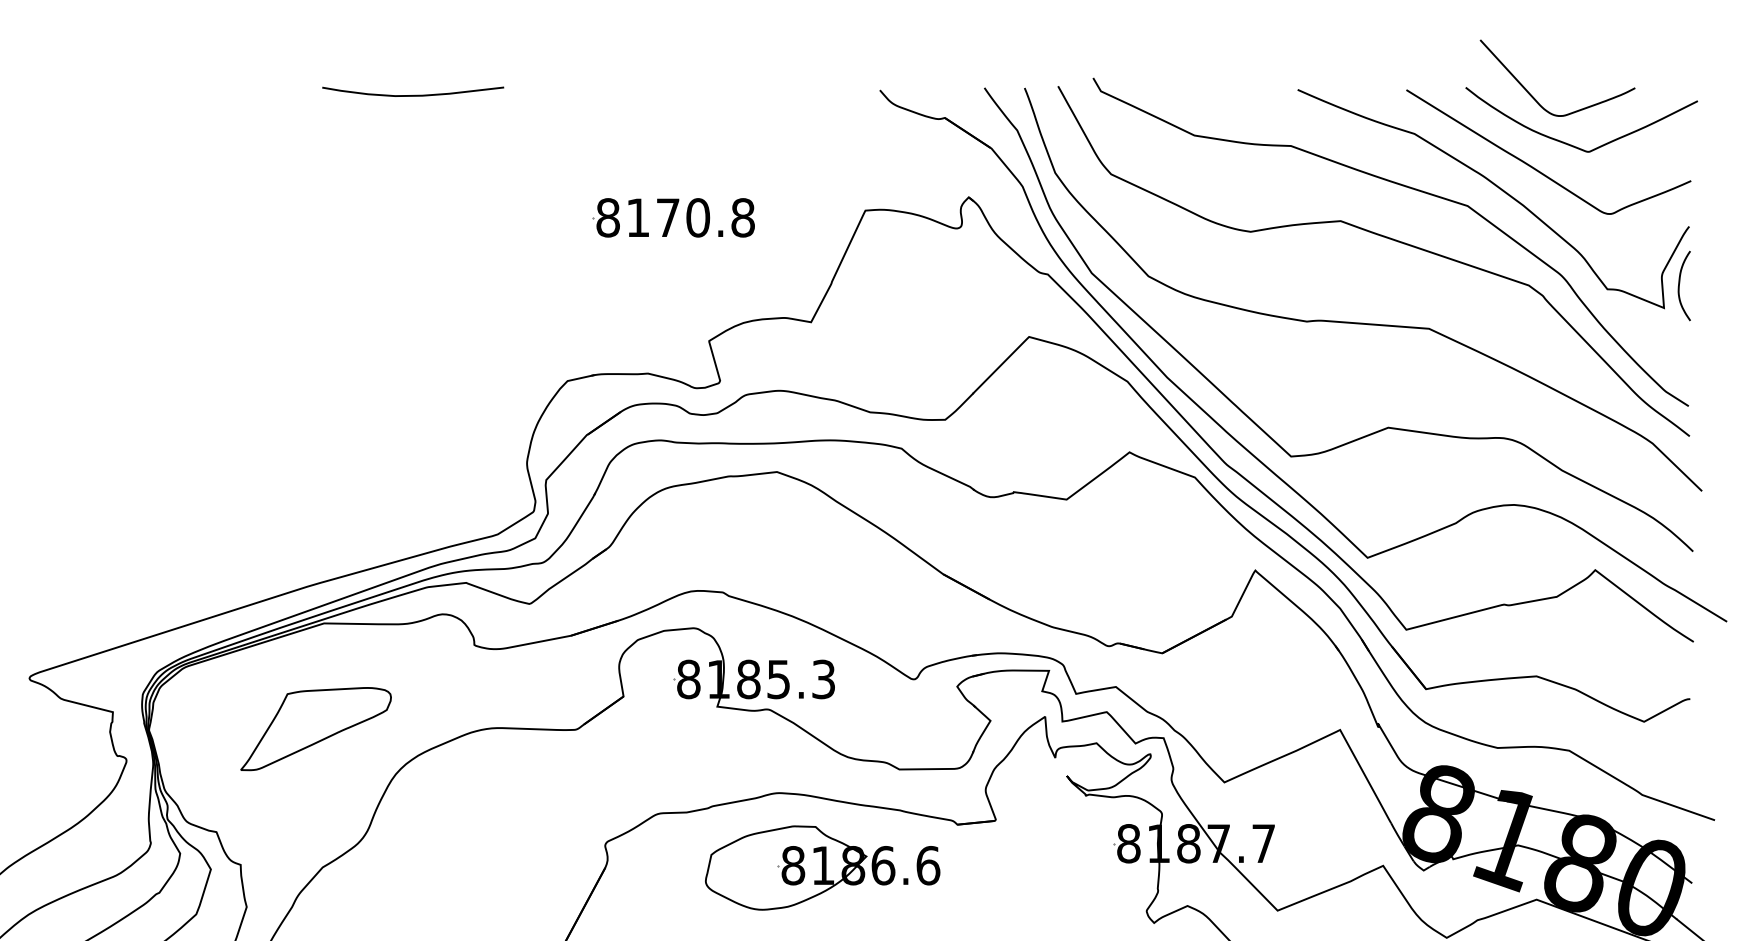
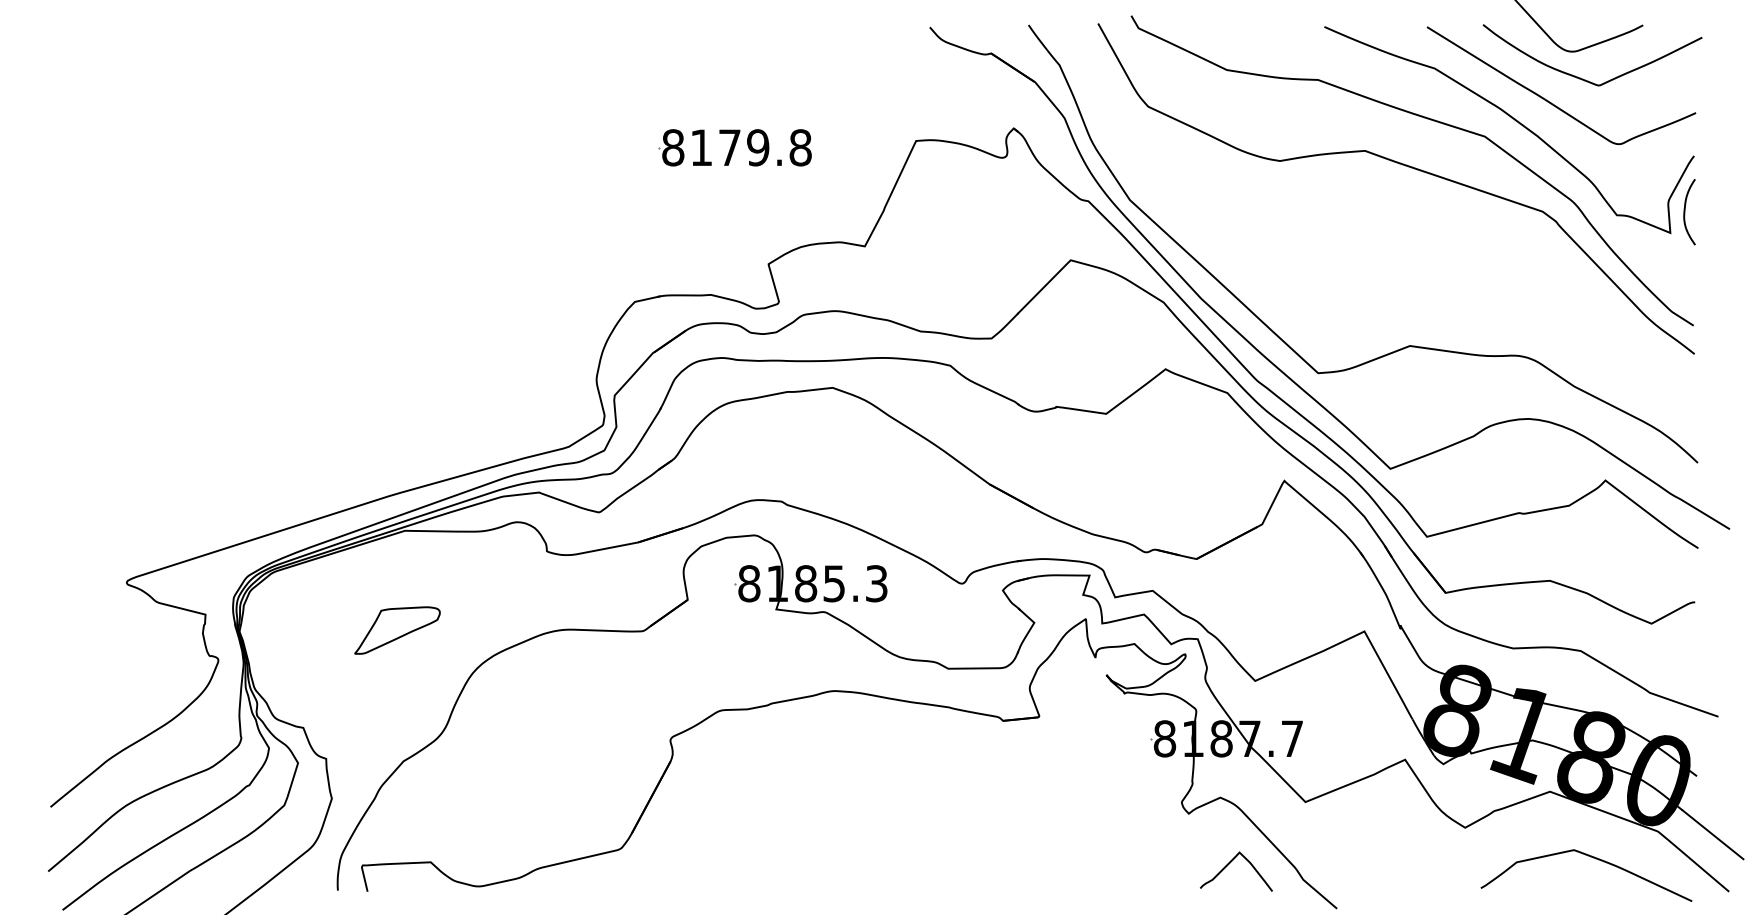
curve: (412, 94) -> (488, 31), removed
text: (698, 217) -> (758, 147), 8170.8 -> 8179.8
curve: (1362, 322) -> (1385, 246), removed
part: (316, 728) -> (397, 630), size x0.6
part: (822, 867) -> (875, 761), removed

